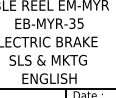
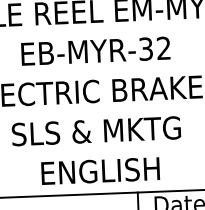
text: (80, 23) -> (163, 48), EB-MYR-35 -> EB-MYR-32

